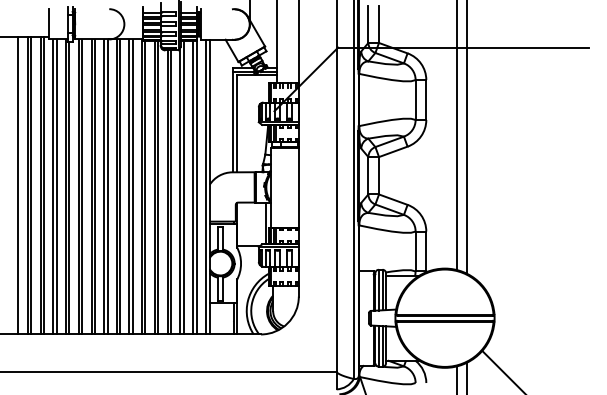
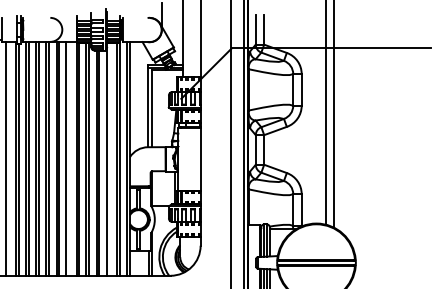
line: (56, 186) -> (8, 158), removed
line: (132, 186) -> (68, 158), removed
line: (183, 187) -> (109, 159), removed

